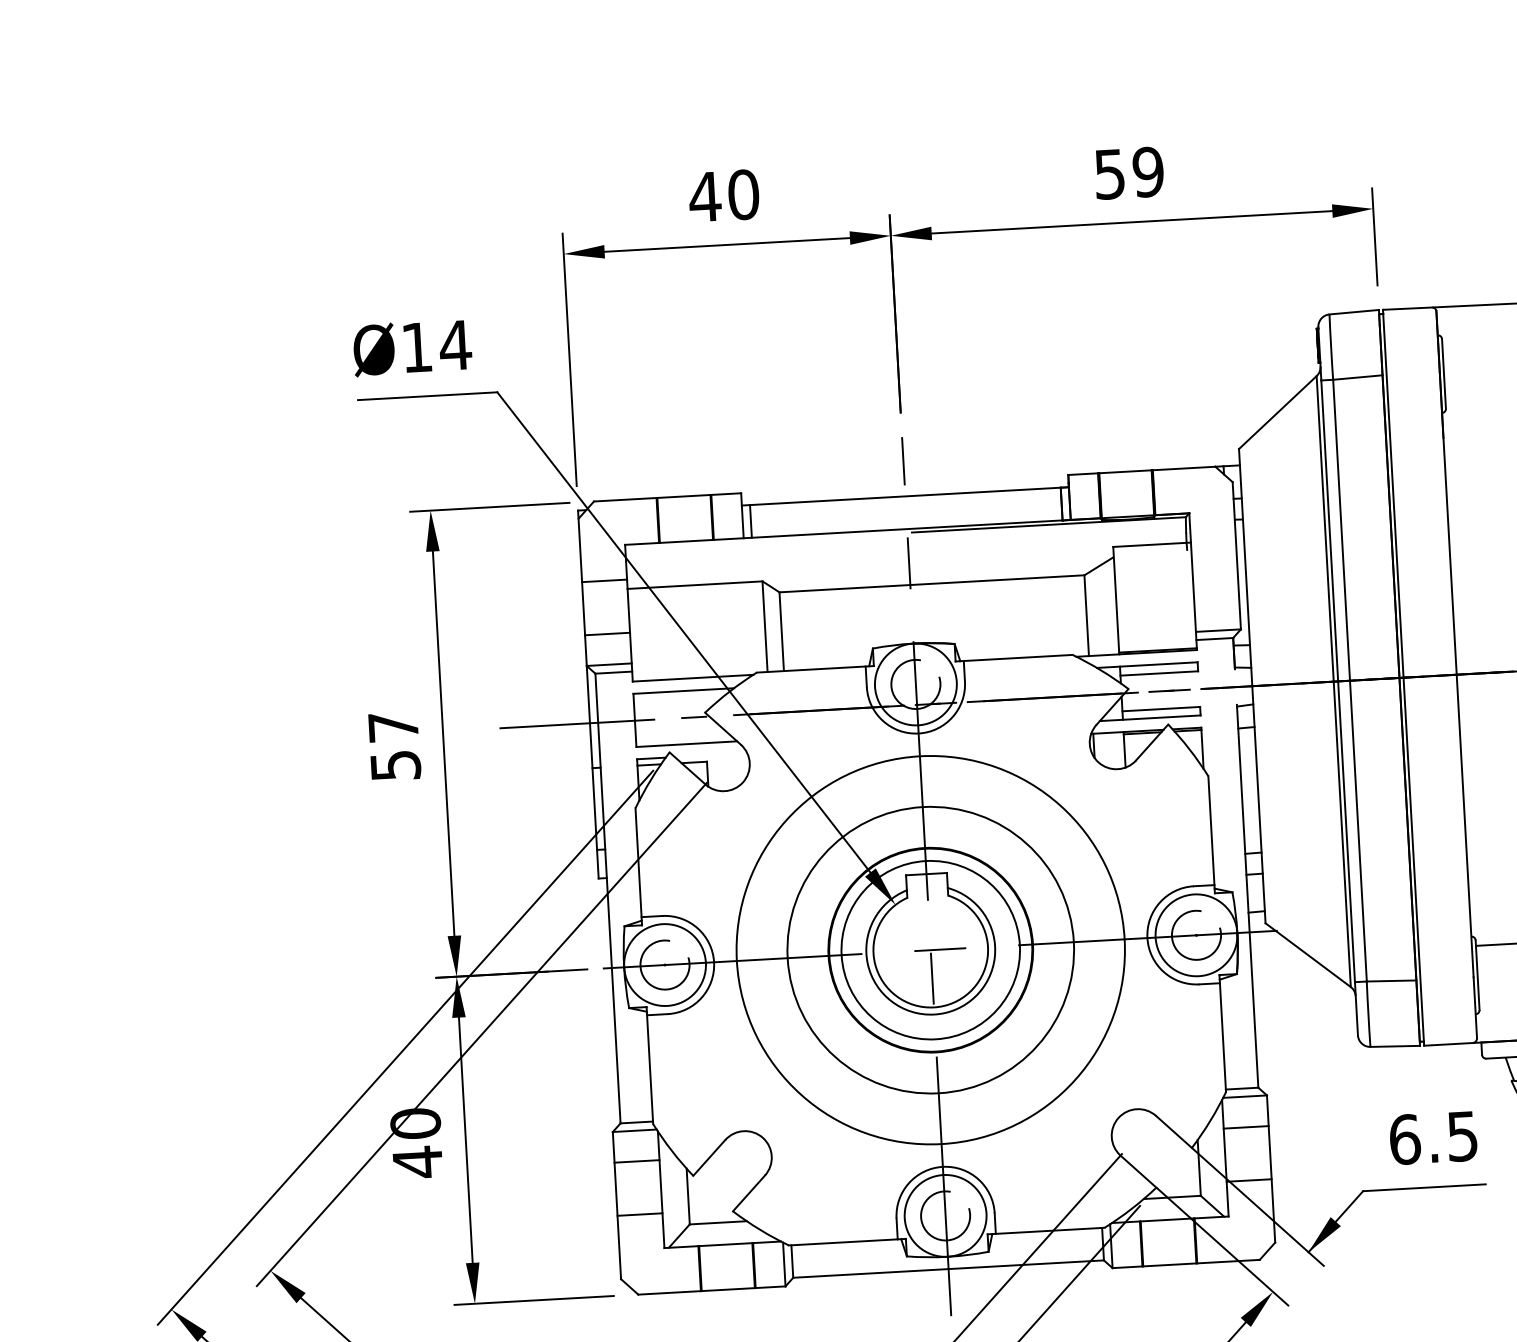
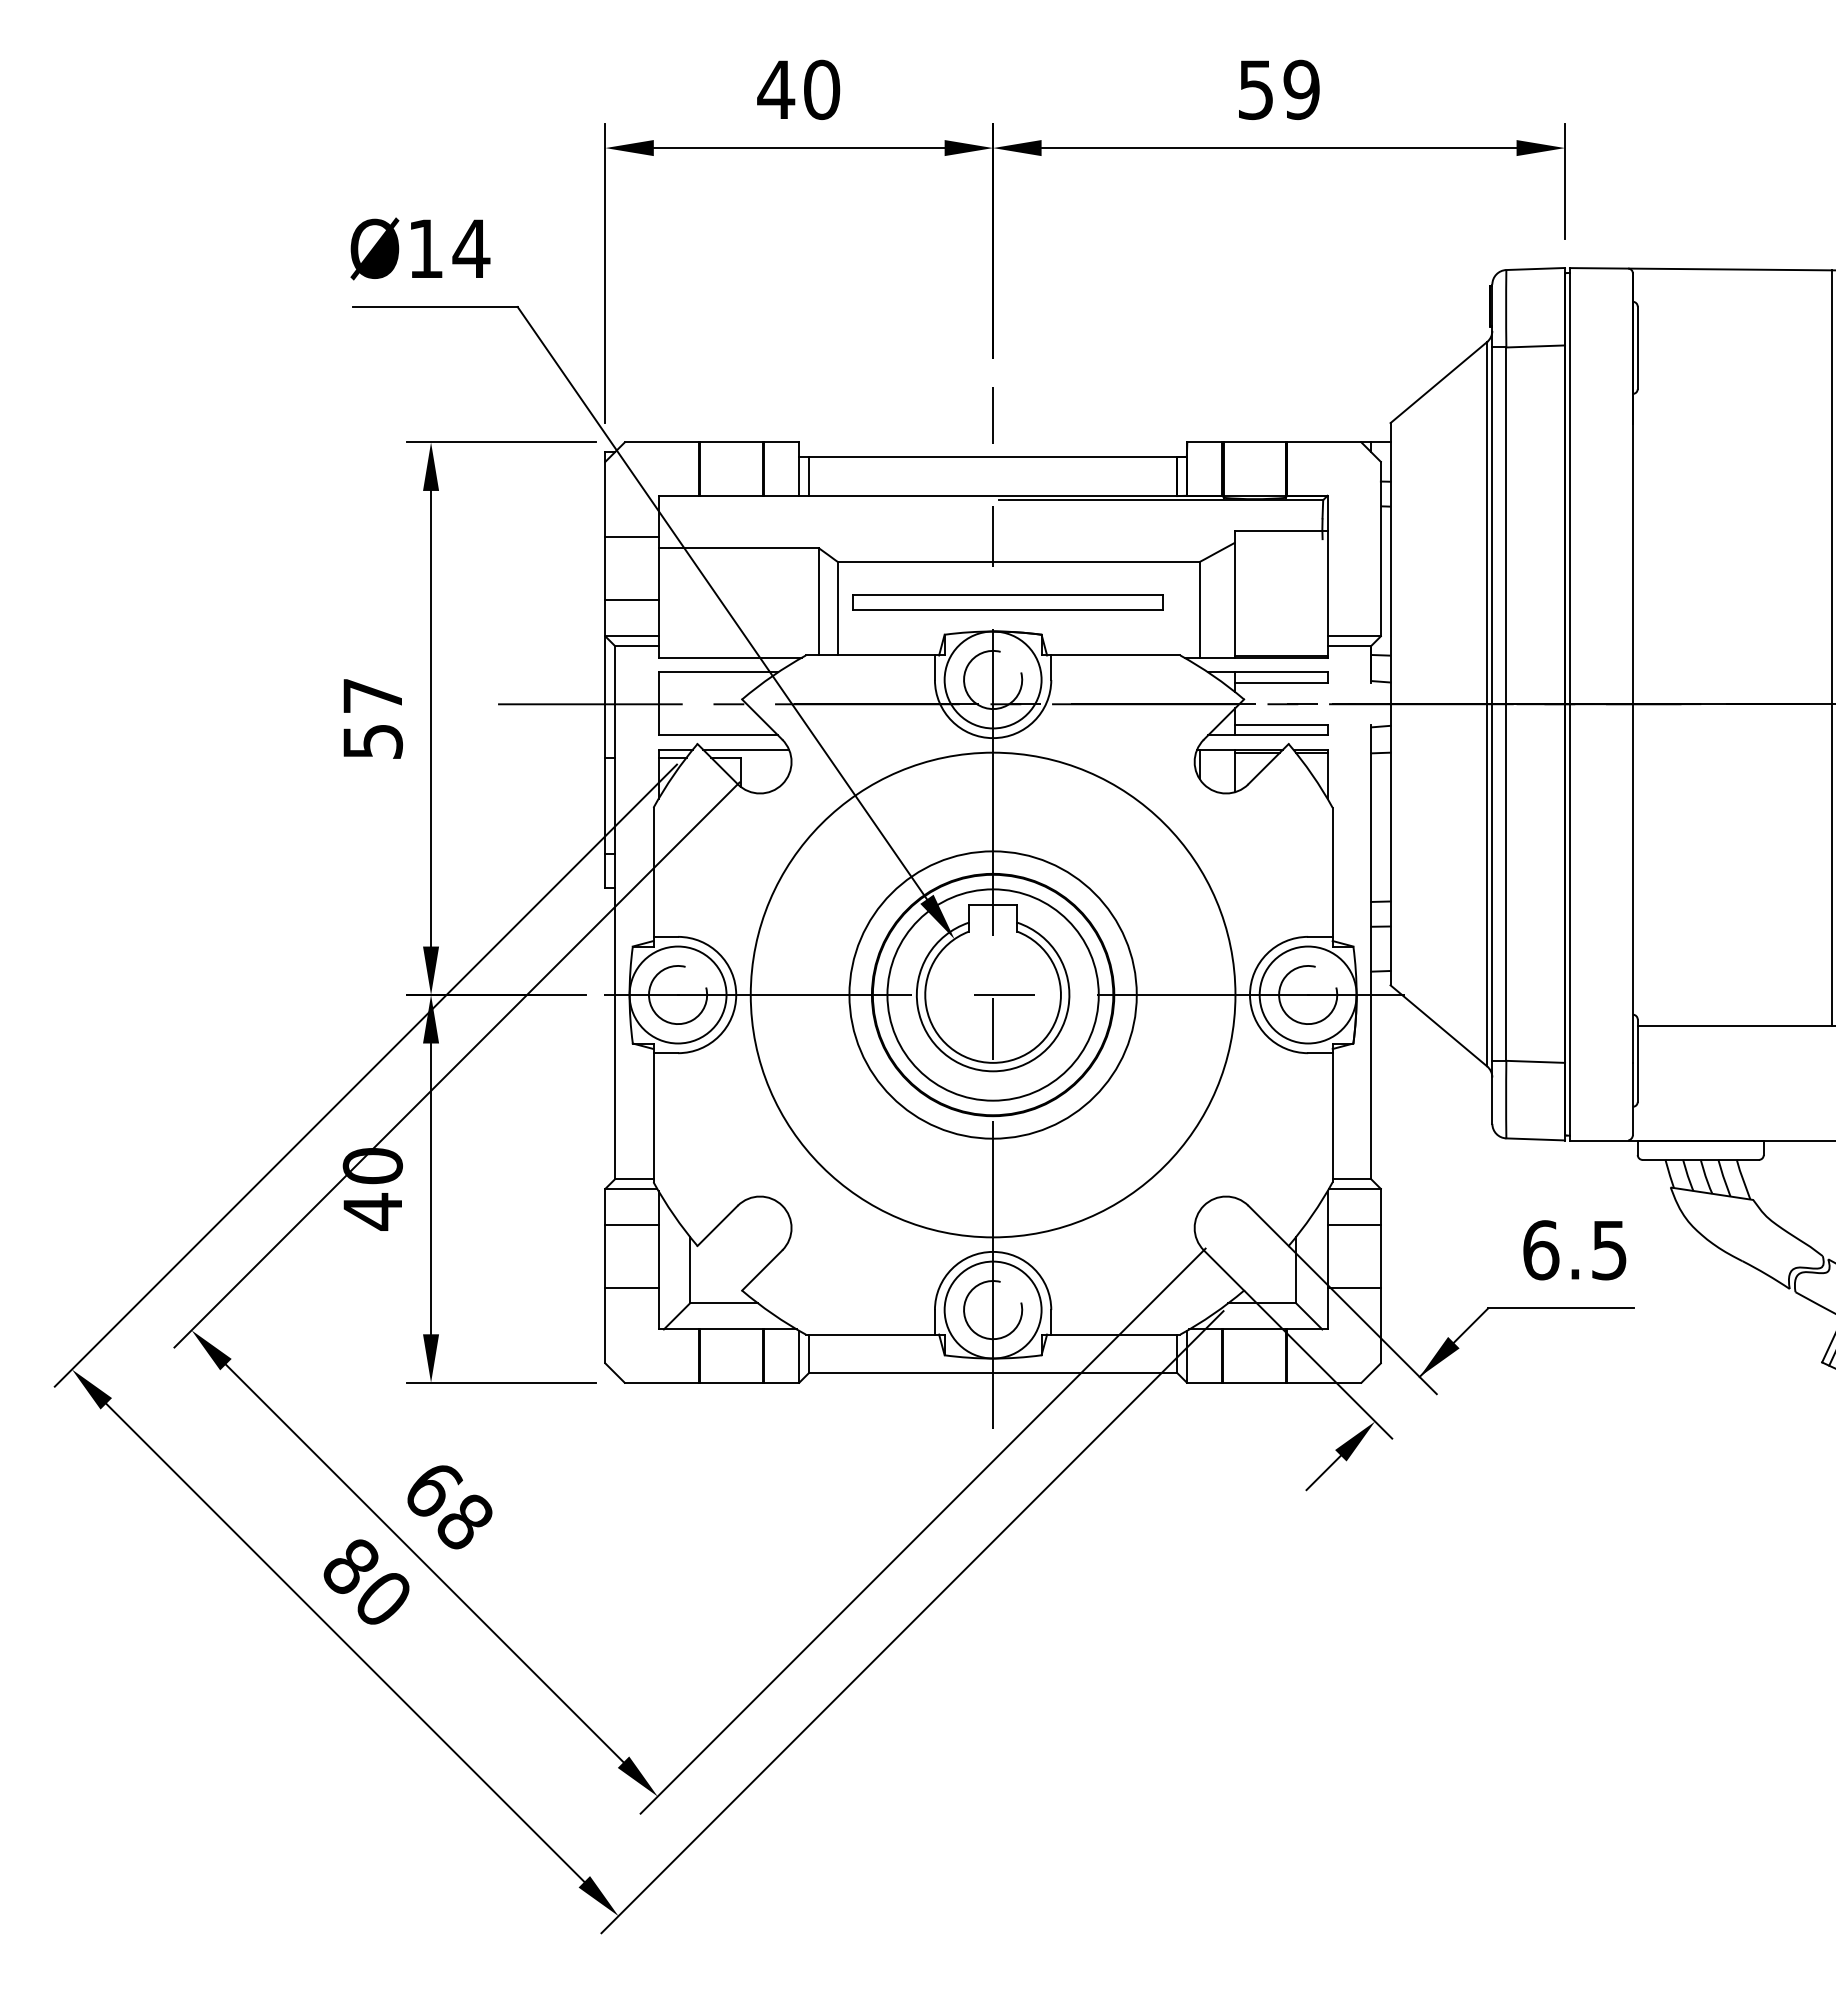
part: (924, 618) -> (1007, 602), added
line: (711, 754) -> (746, 749), added
circle: (930, 949) -> (992, 994), size x0.62
circle: (930, 949) -> (992, 994), size x1.43

